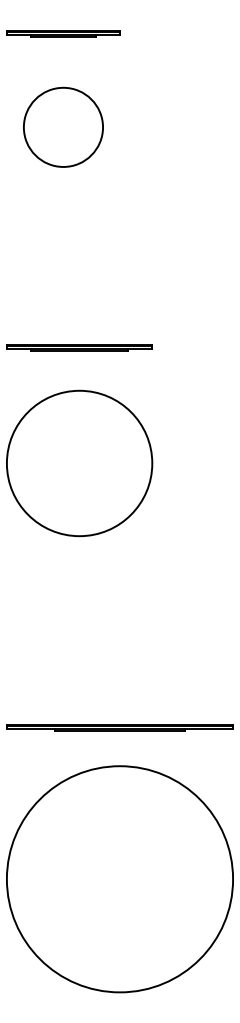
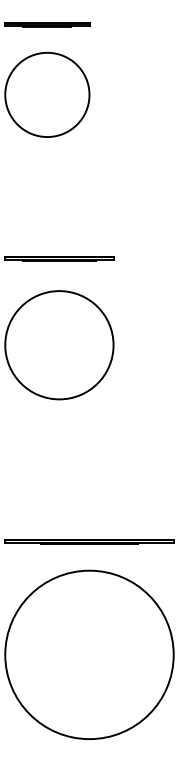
circle: (63, 126) -> (47, 94), size x1.43

